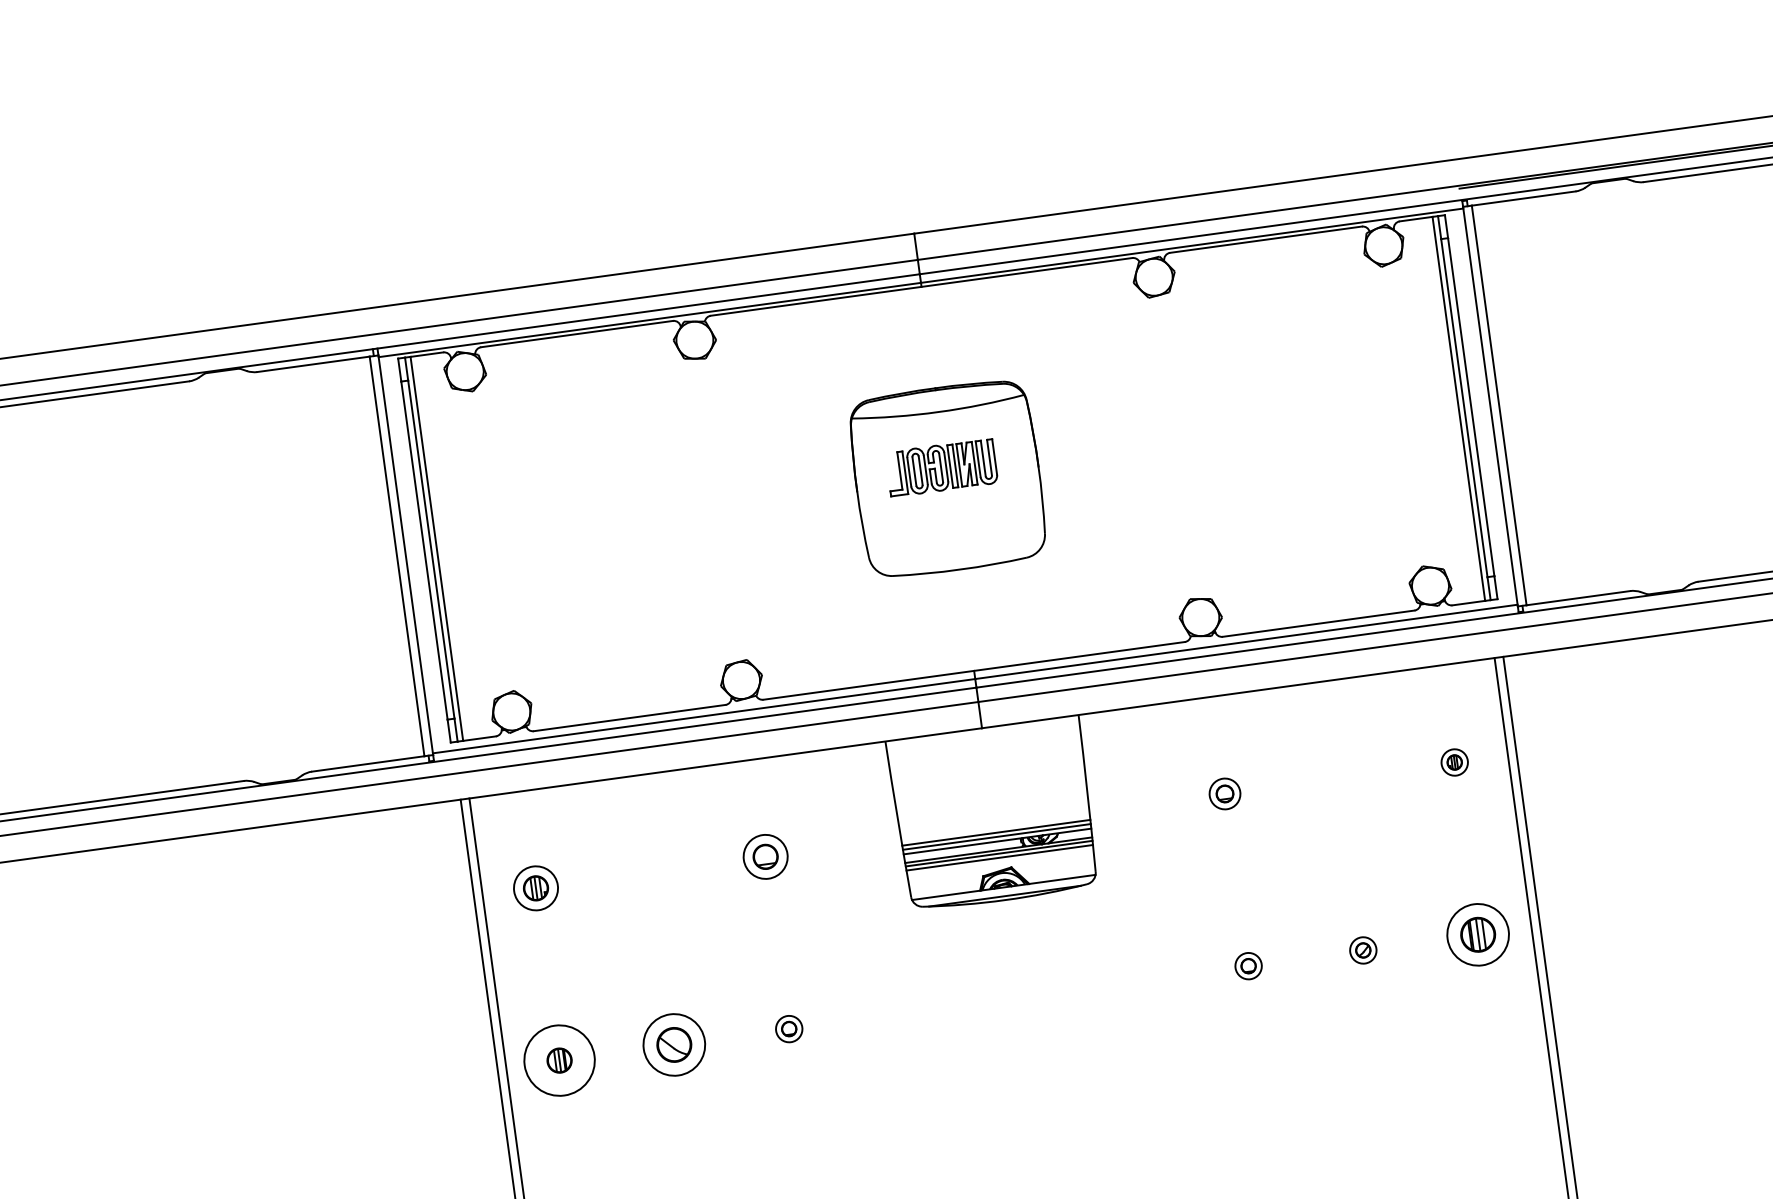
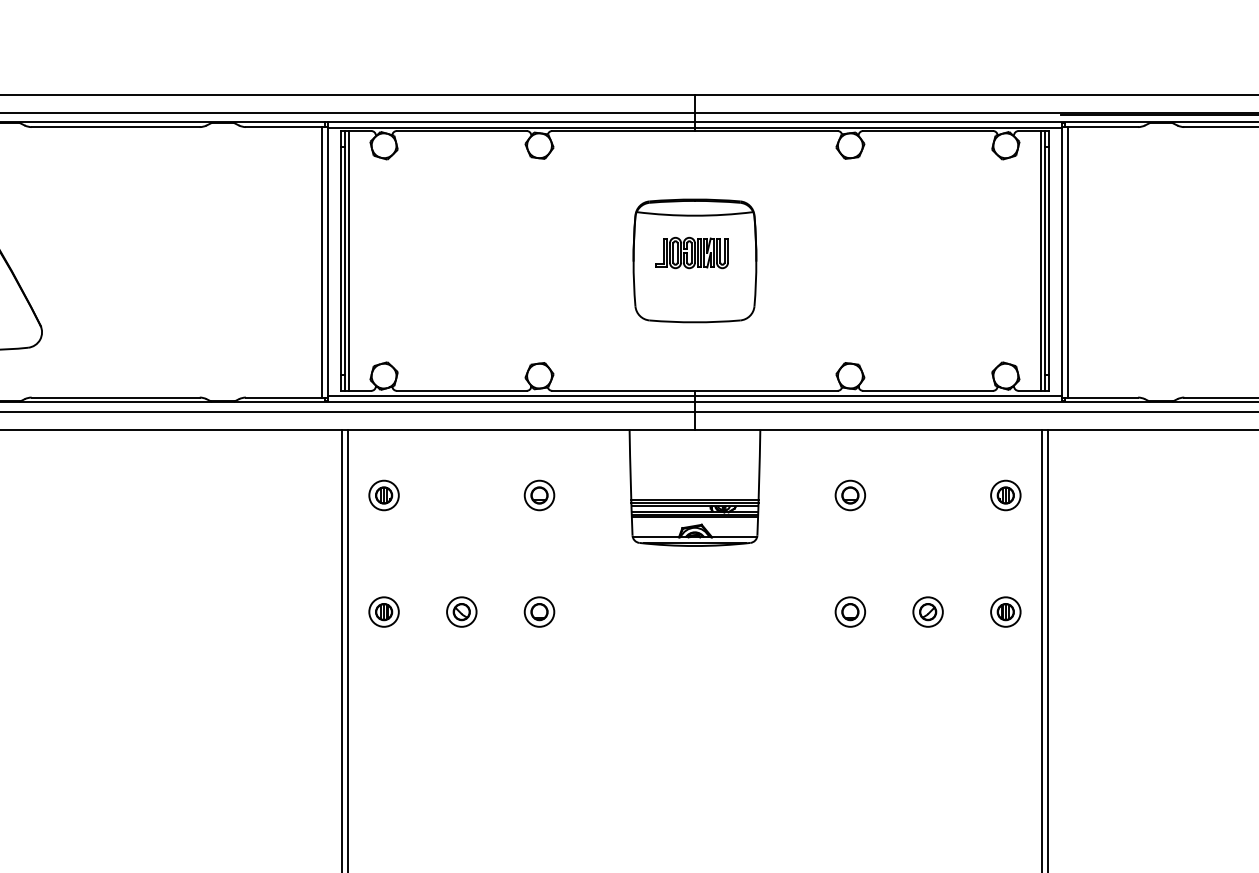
part: (1454, 762) -> (1005, 495), size x1.67
part: (1225, 793) -> (850, 495), size x1.43
part: (1477, 933) -> (1005, 611), size x0.71
part: (1362, 949) -> (927, 611), size x1.67
part: (1248, 965) -> (850, 611), size x1.67
part: (789, 1028) -> (539, 611), size x1.67
part: (673, 1044) -> (461, 611), size x0.71
circle: (558, 1059) -> (383, 611), size x0.62

